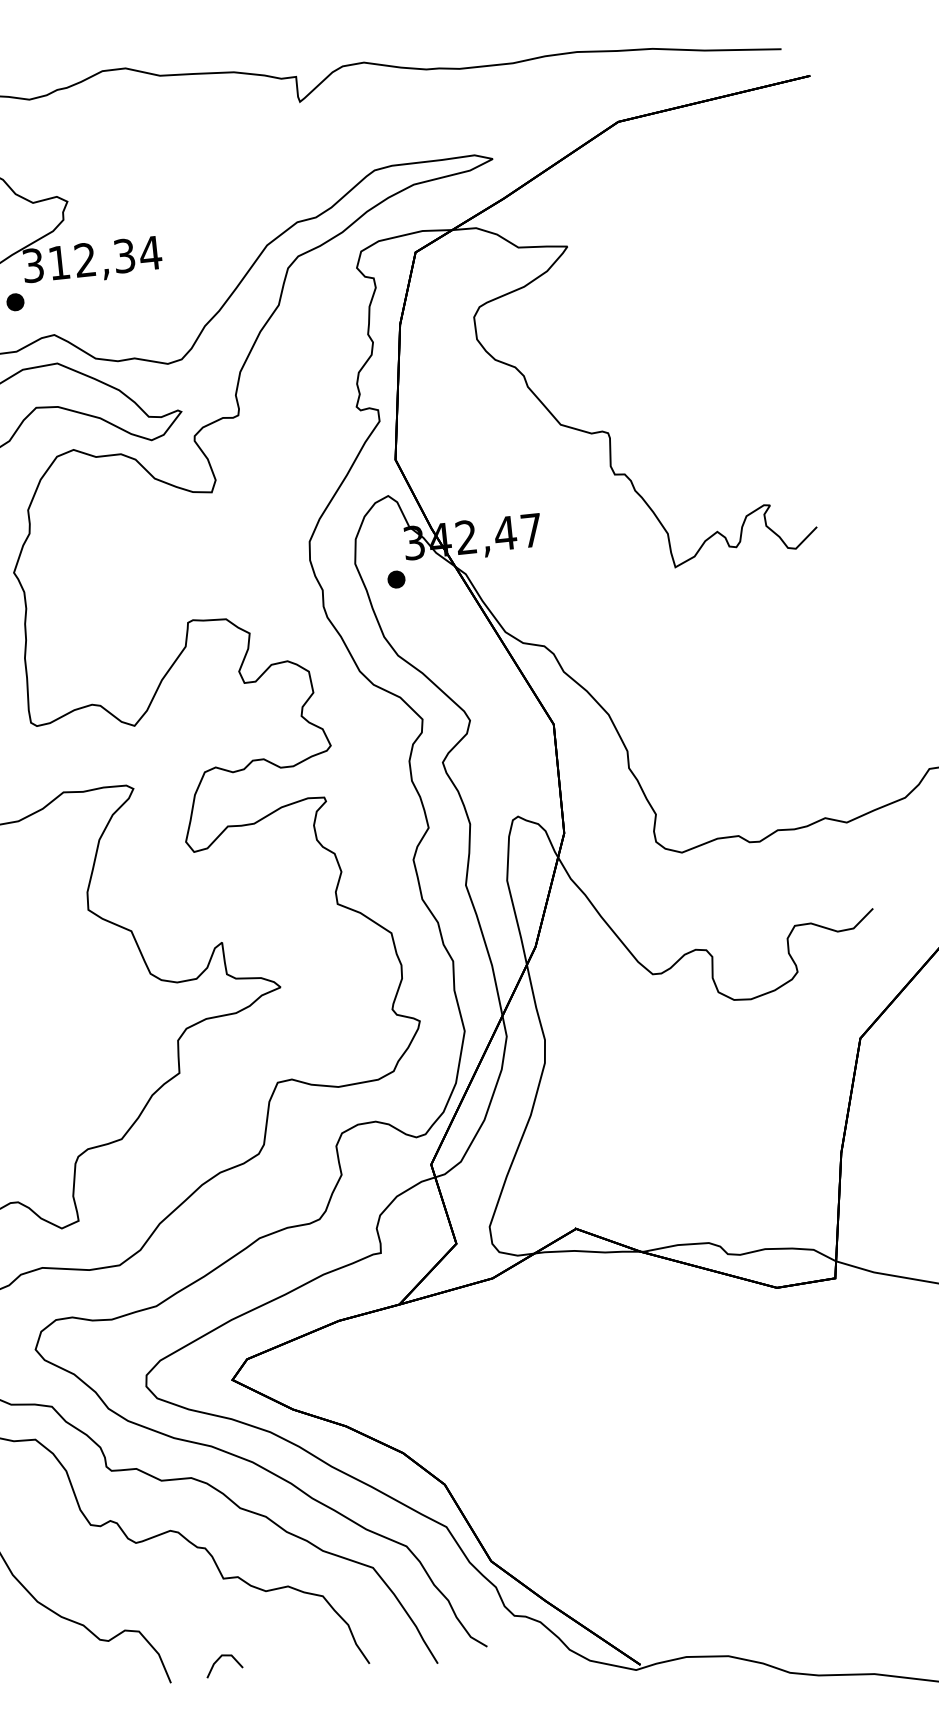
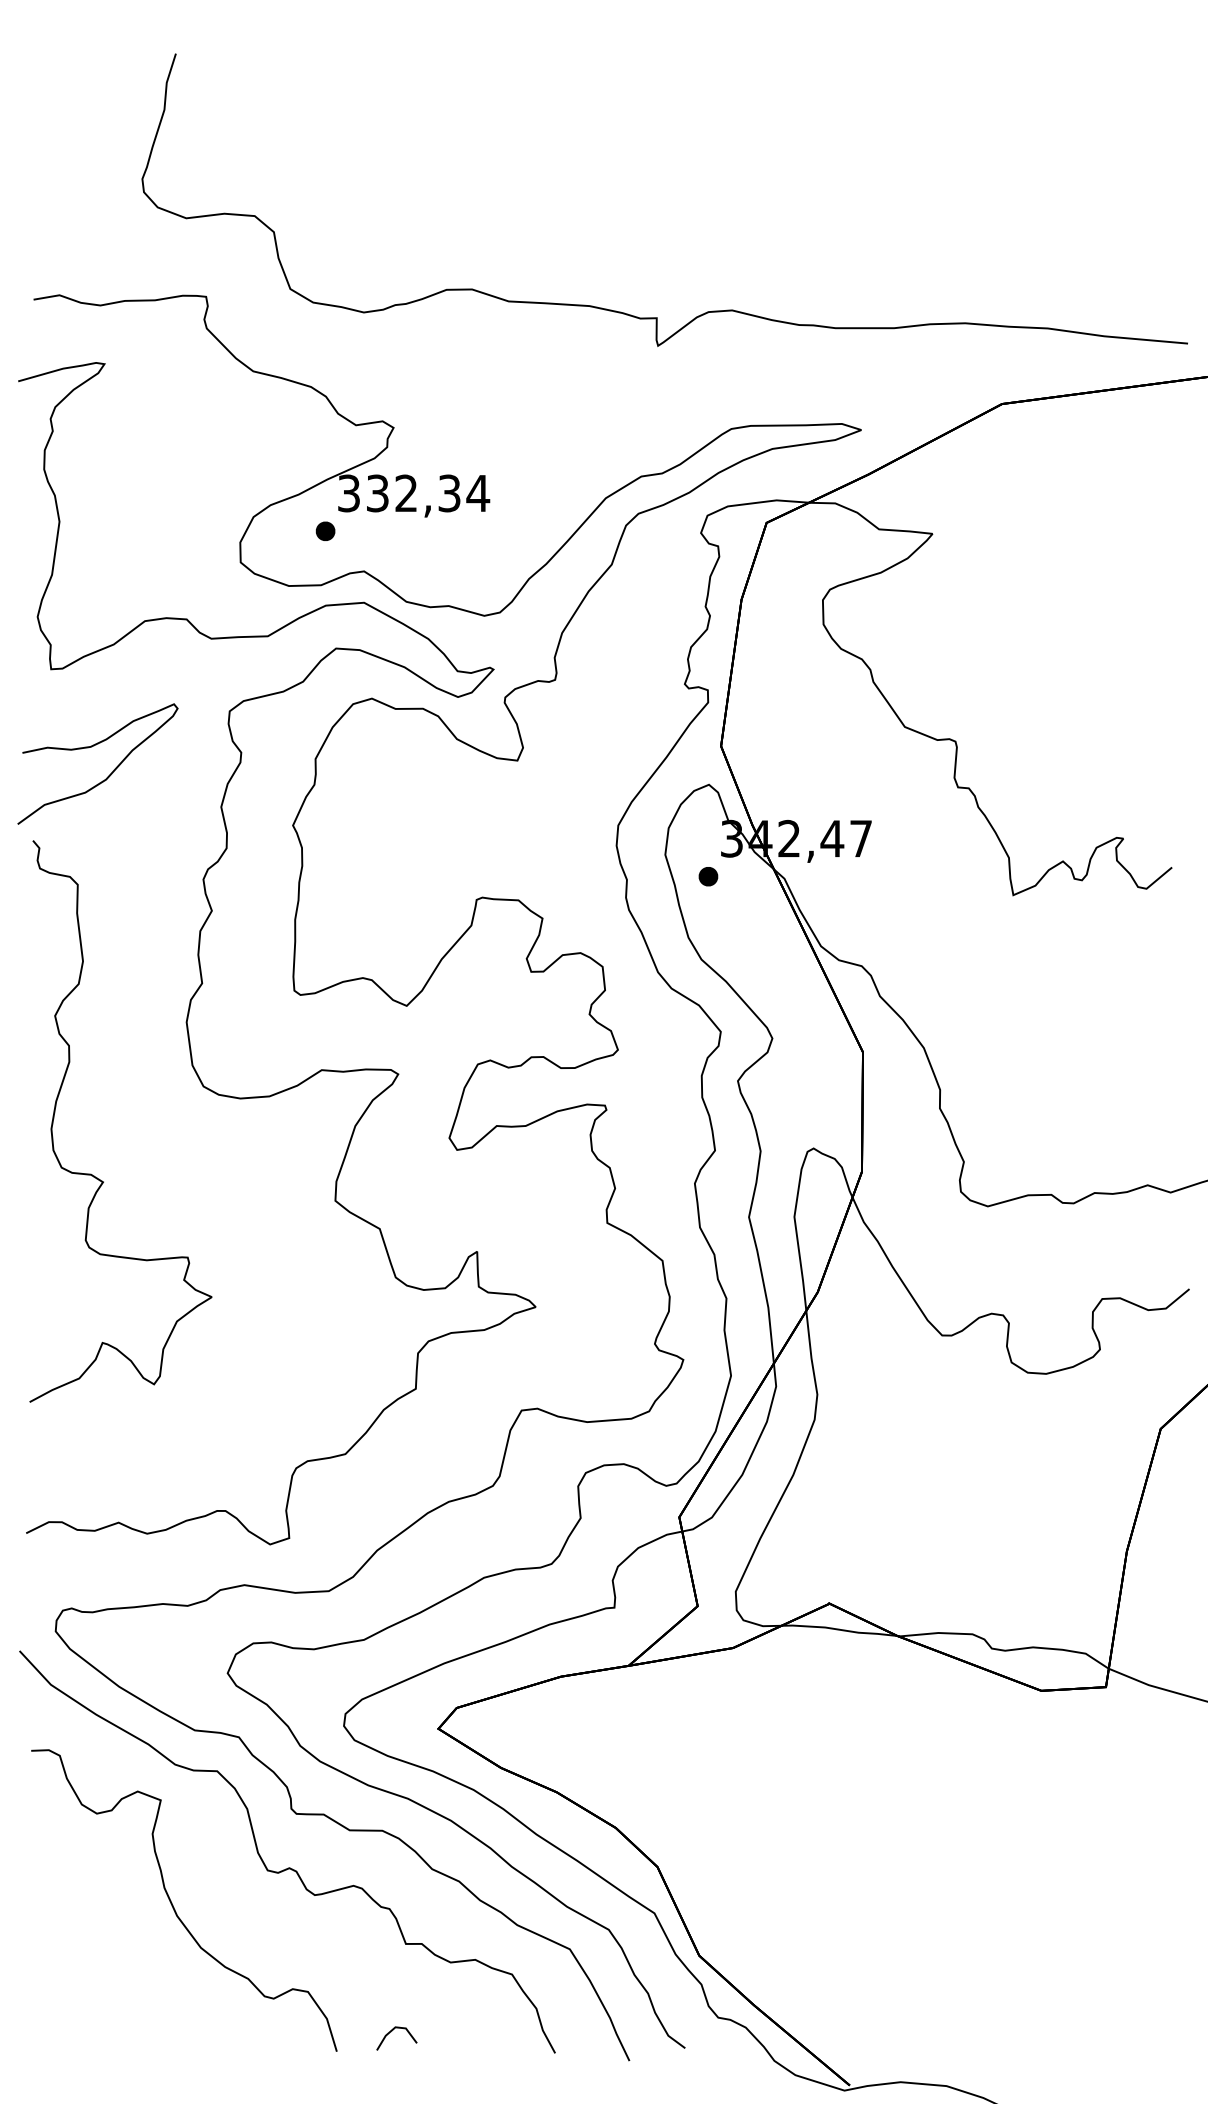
text: (59, 262) -> (377, 493), 312,34 -> 332,34

